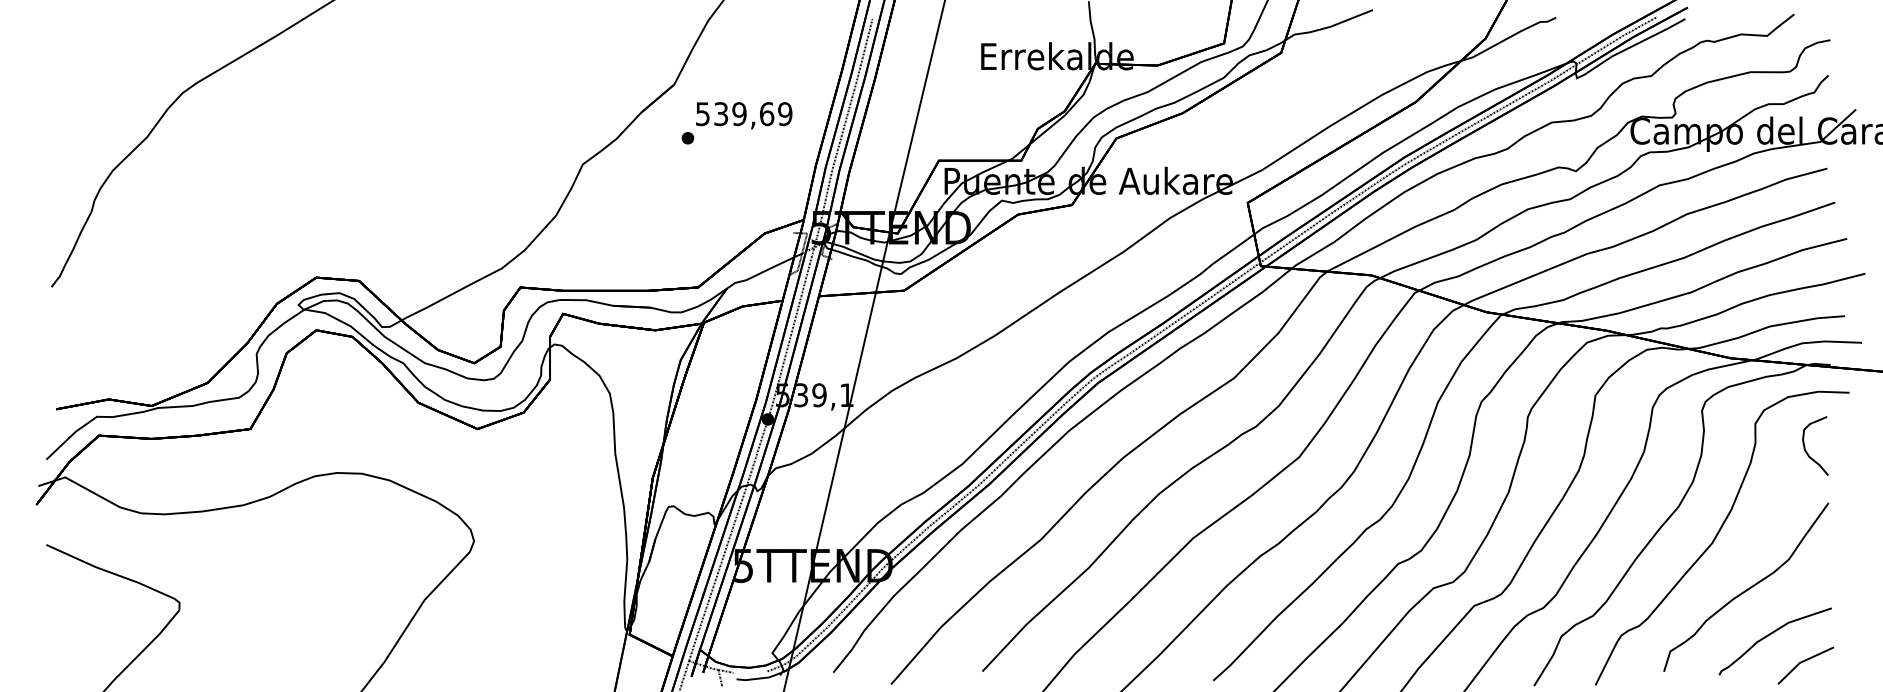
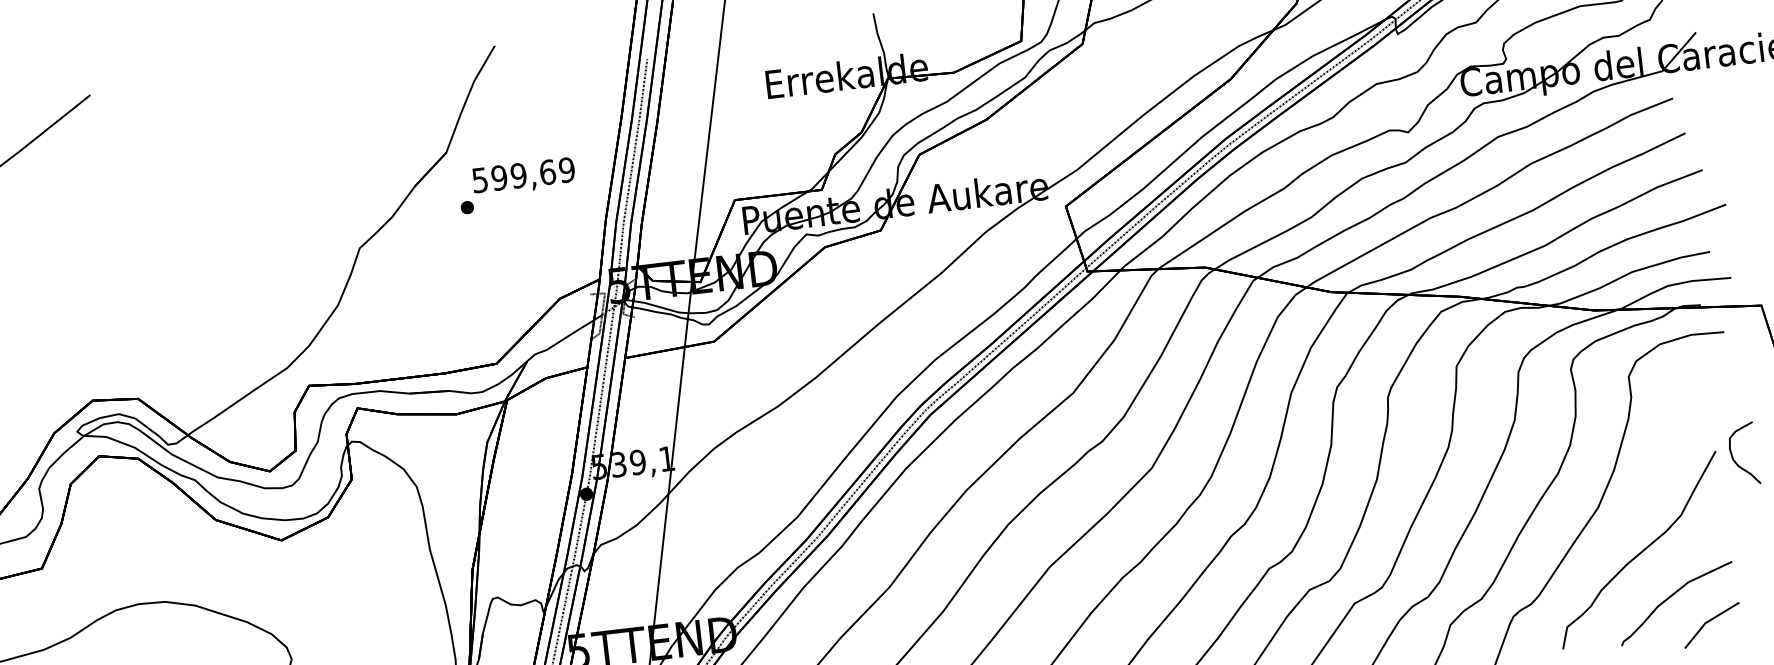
text: (721, 113) -> (499, 177), 539,69 -> 599,69
curve: (1805, 446) -> (1733, 455), moved

